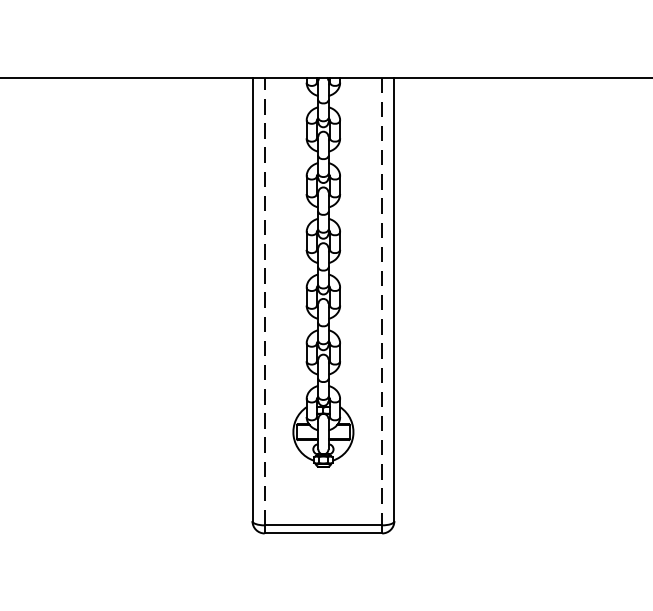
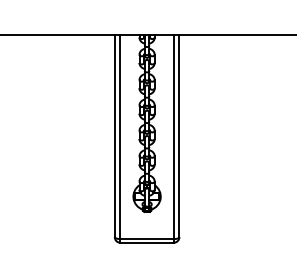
line: (264, 302) -> (120, 137), dashed -> solid
line: (381, 302) -> (173, 137), dashed -> solid

